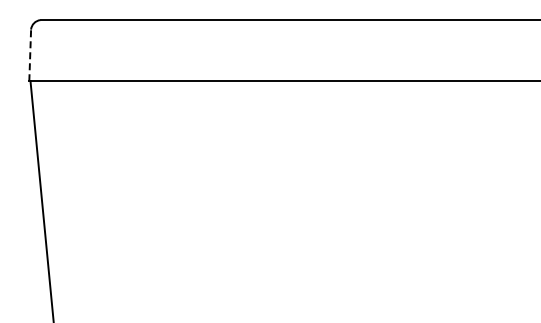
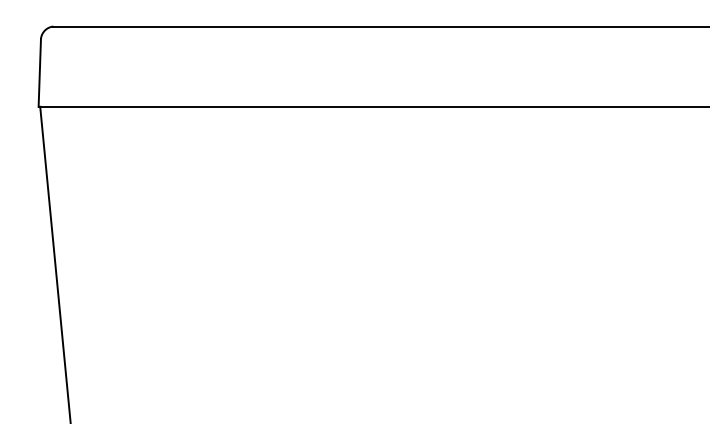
line: (30, 55) -> (40, 72), dashed -> solid

